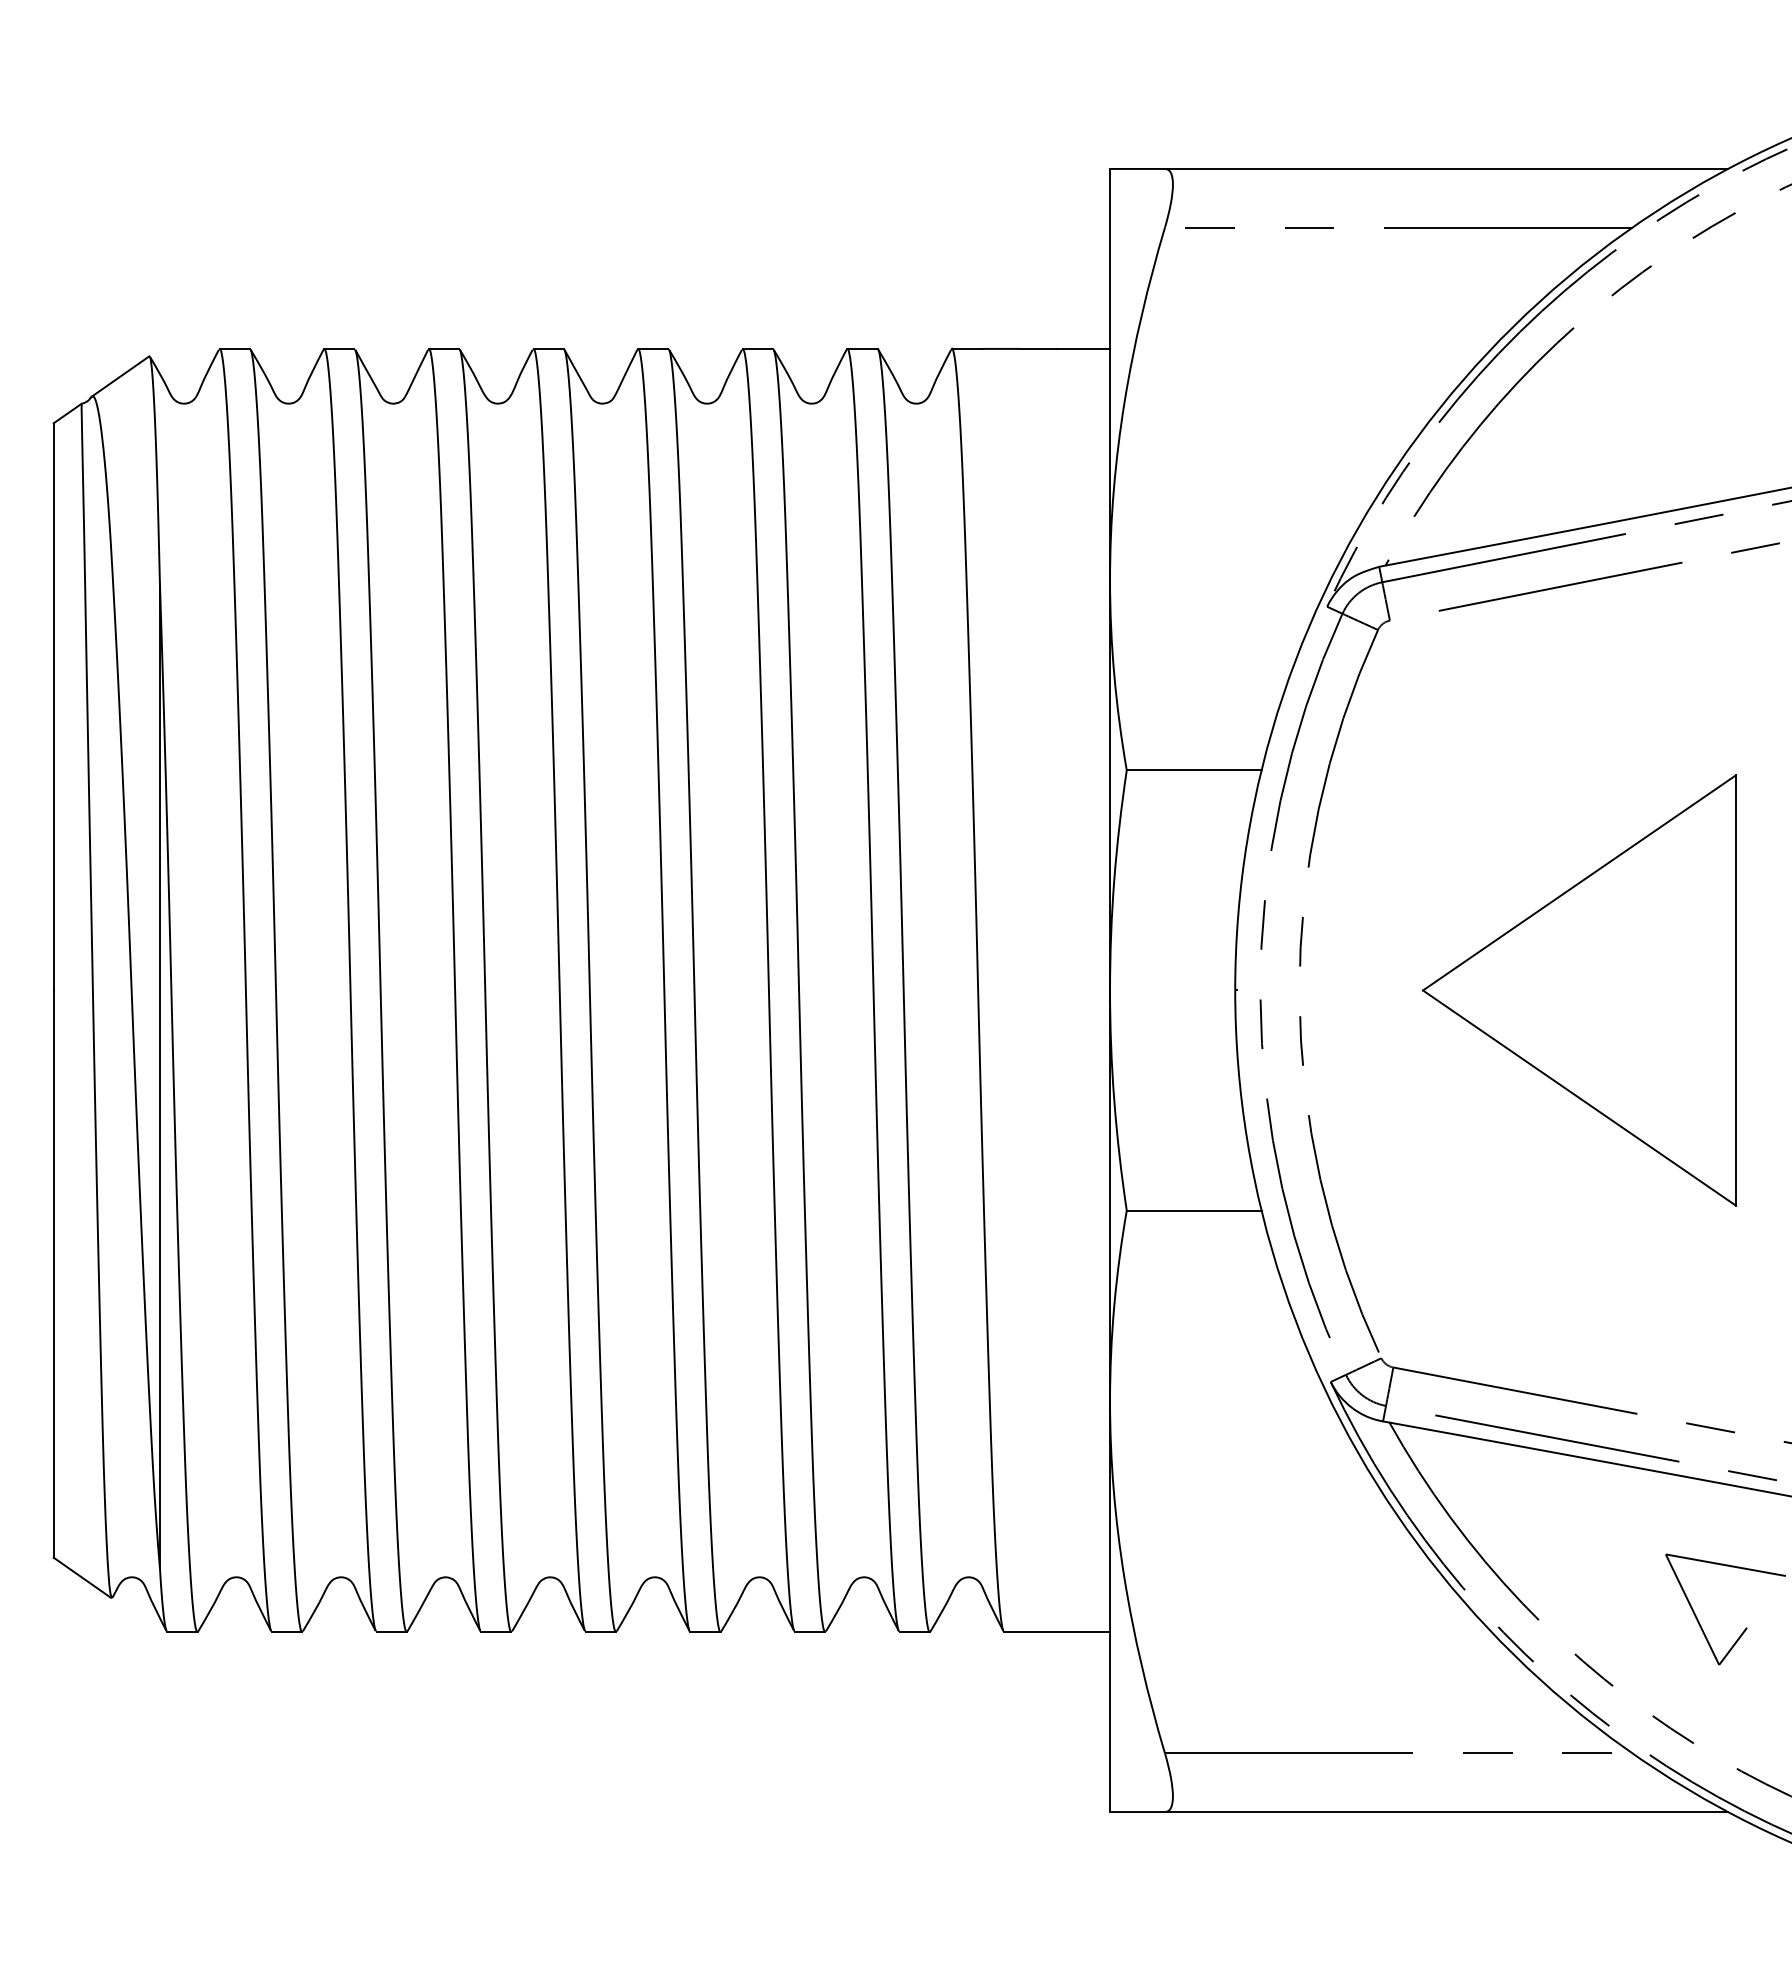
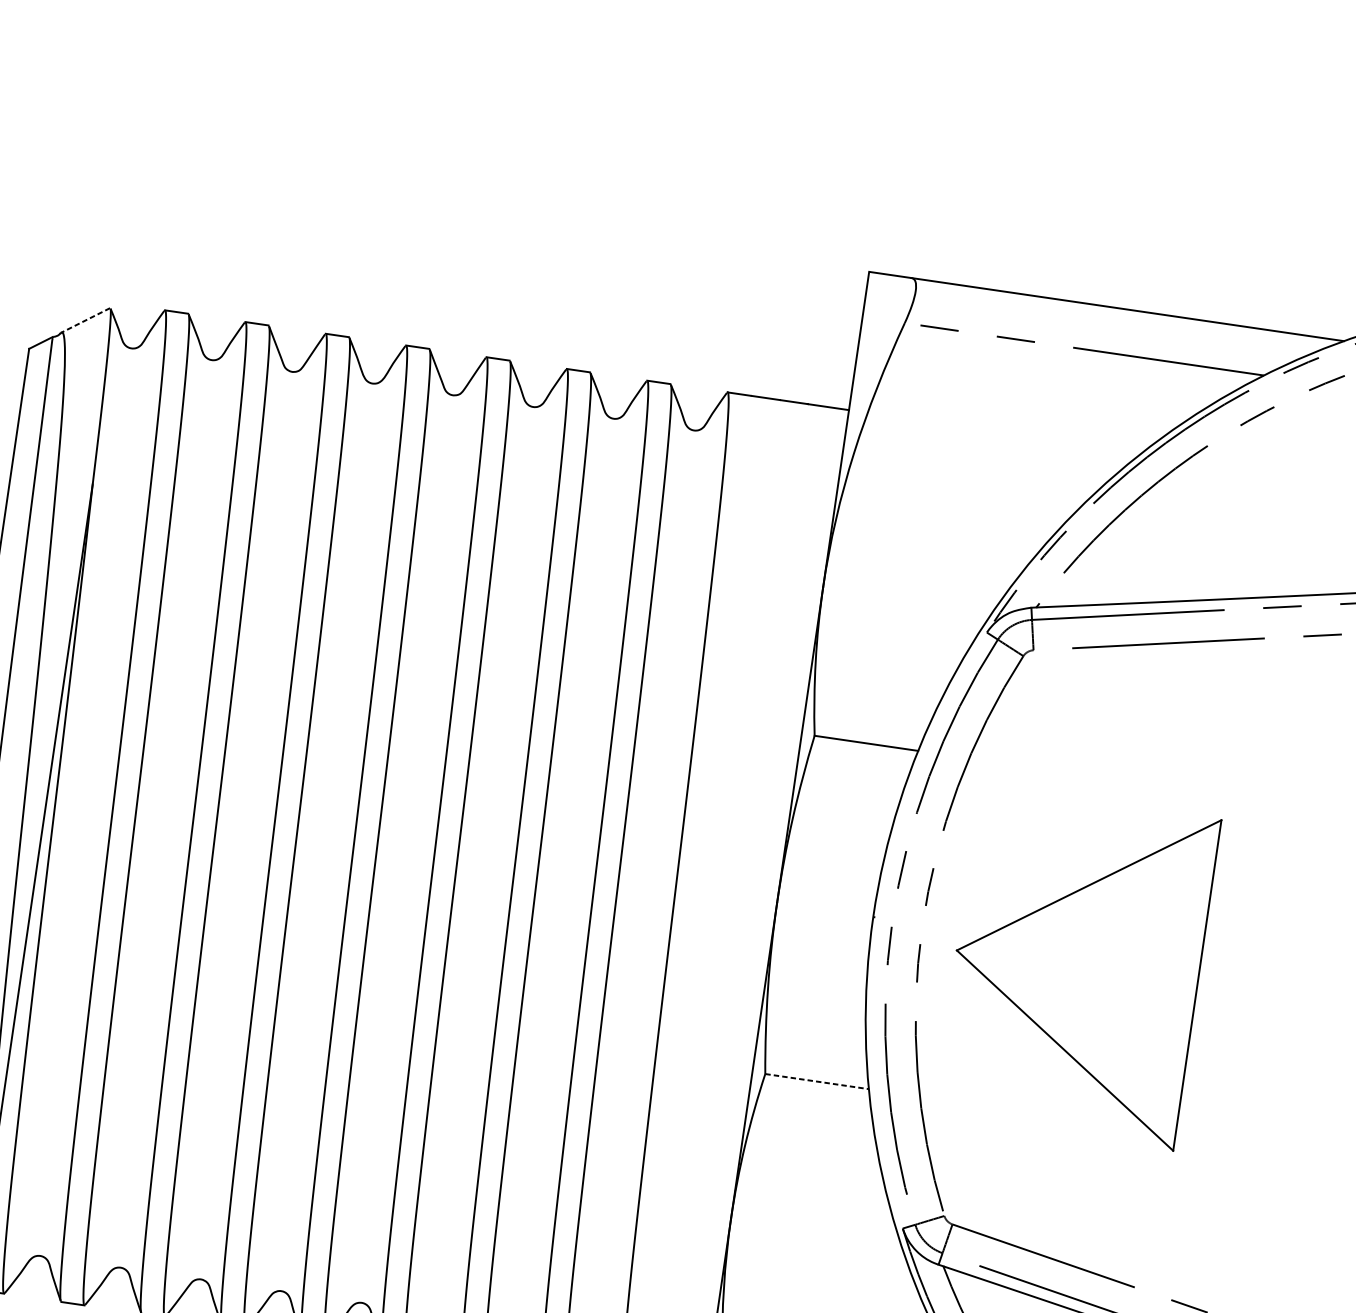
line: (120, 376) -> (85, 320), solid -> dashed
part: (1578, 990) -> (1076, 967), moved
line: (1194, 1210) -> (817, 1081), solid -> dashed

